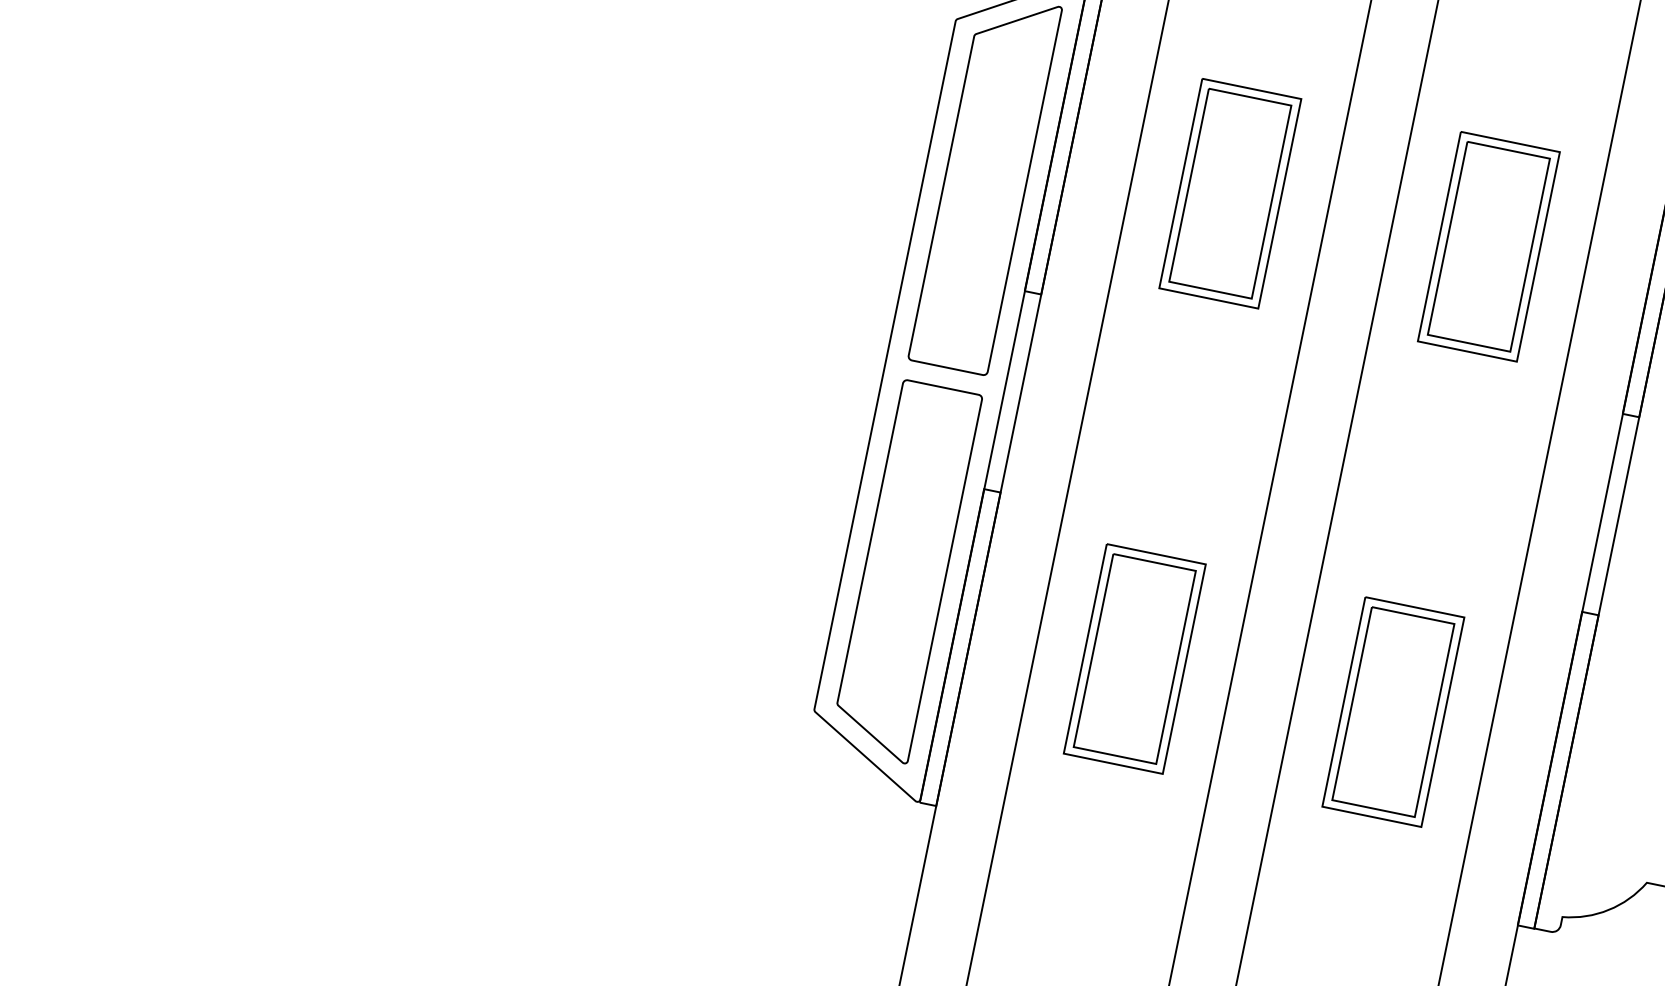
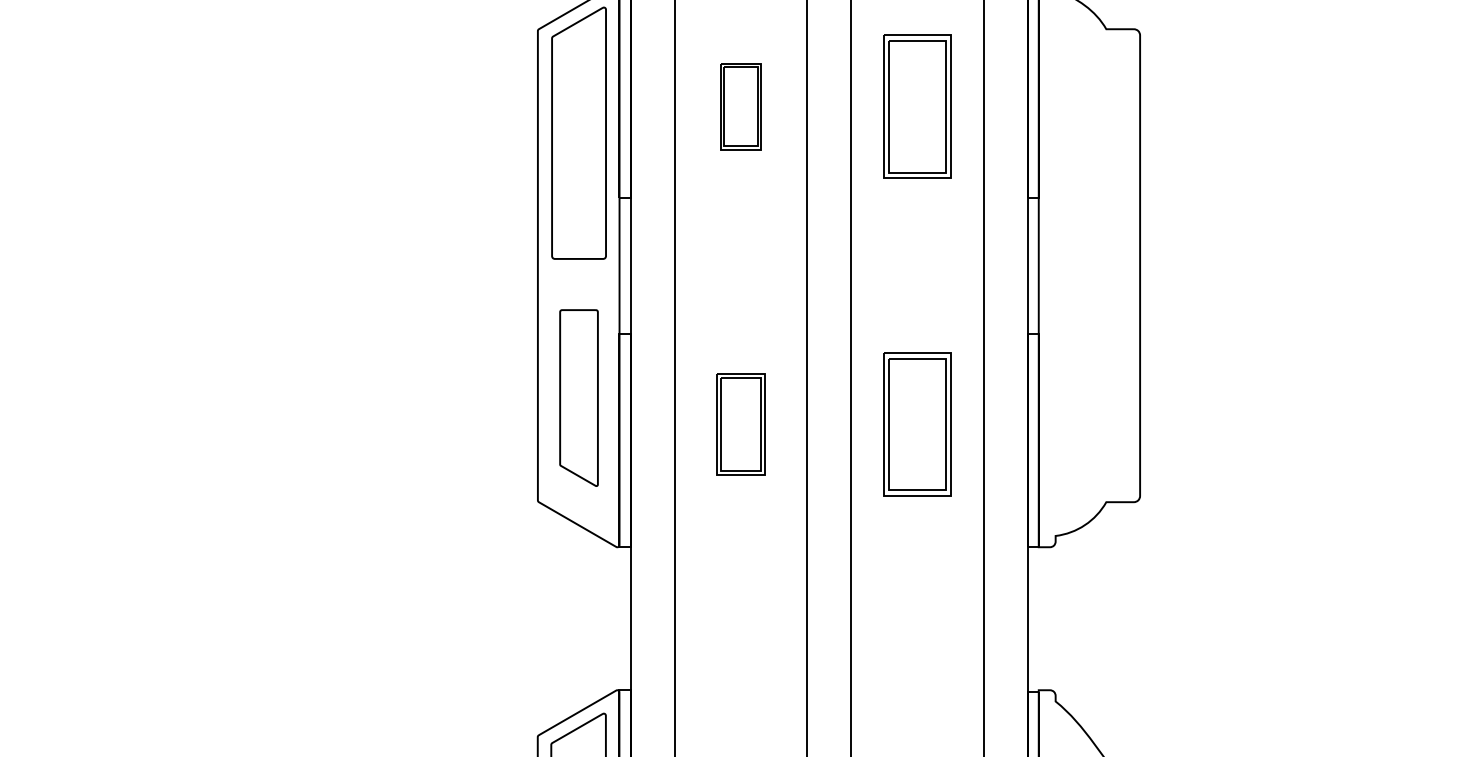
part: (1229, 192) -> (740, 106), size x0.6
part: (904, 570) -> (578, 397), size x0.7
part: (1134, 658) -> (740, 424), size x0.7

